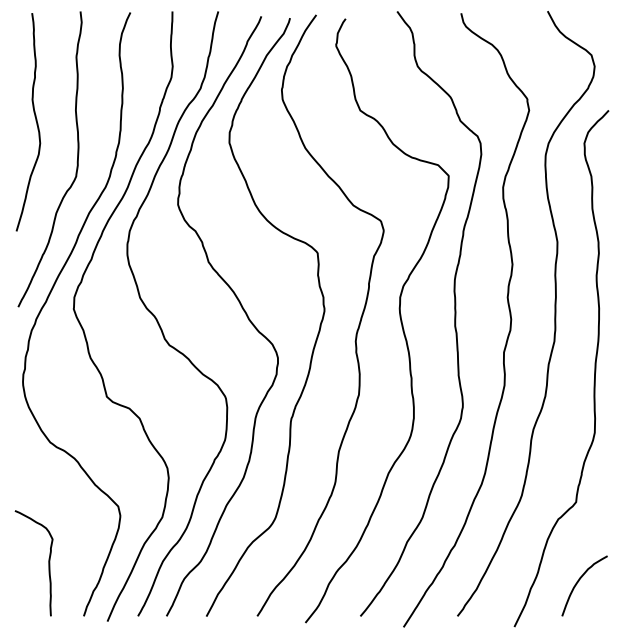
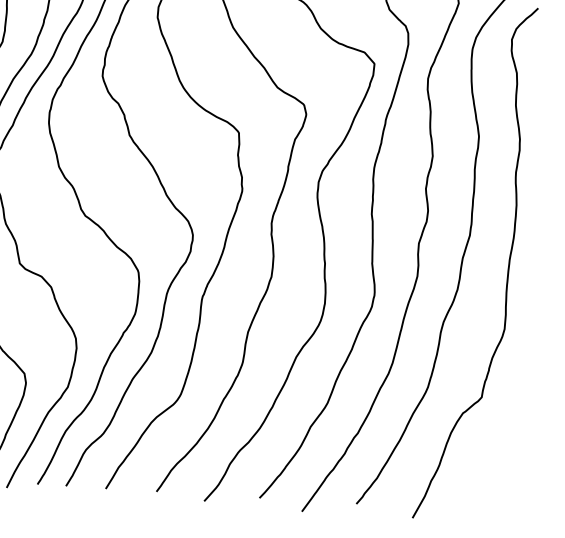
curve: (579, 581) -> (480, 476), removed

